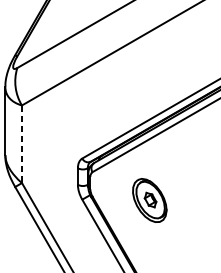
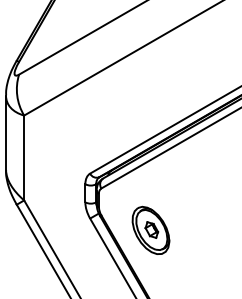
line: (22, 144) -> (24, 158), dashed -> solid
part: (149, 199) -> (150, 229), moved

